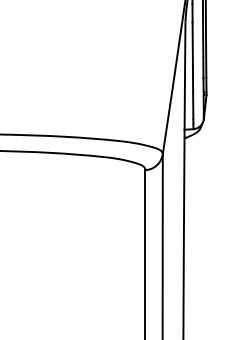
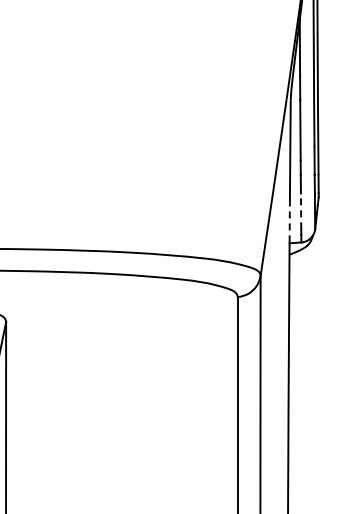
line: (193, 105) -> (301, 211), solid -> dashed
line: (184, 114) -> (289, 222), solid -> dashed

